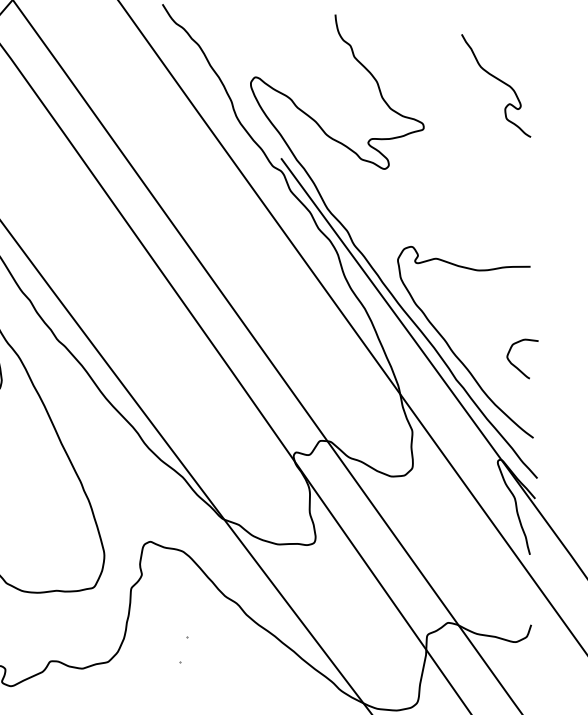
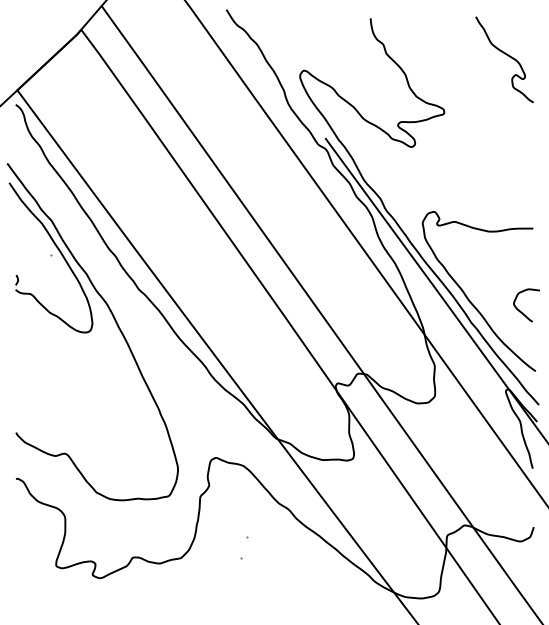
curve: (498, 80) -> (506, 55), moved

